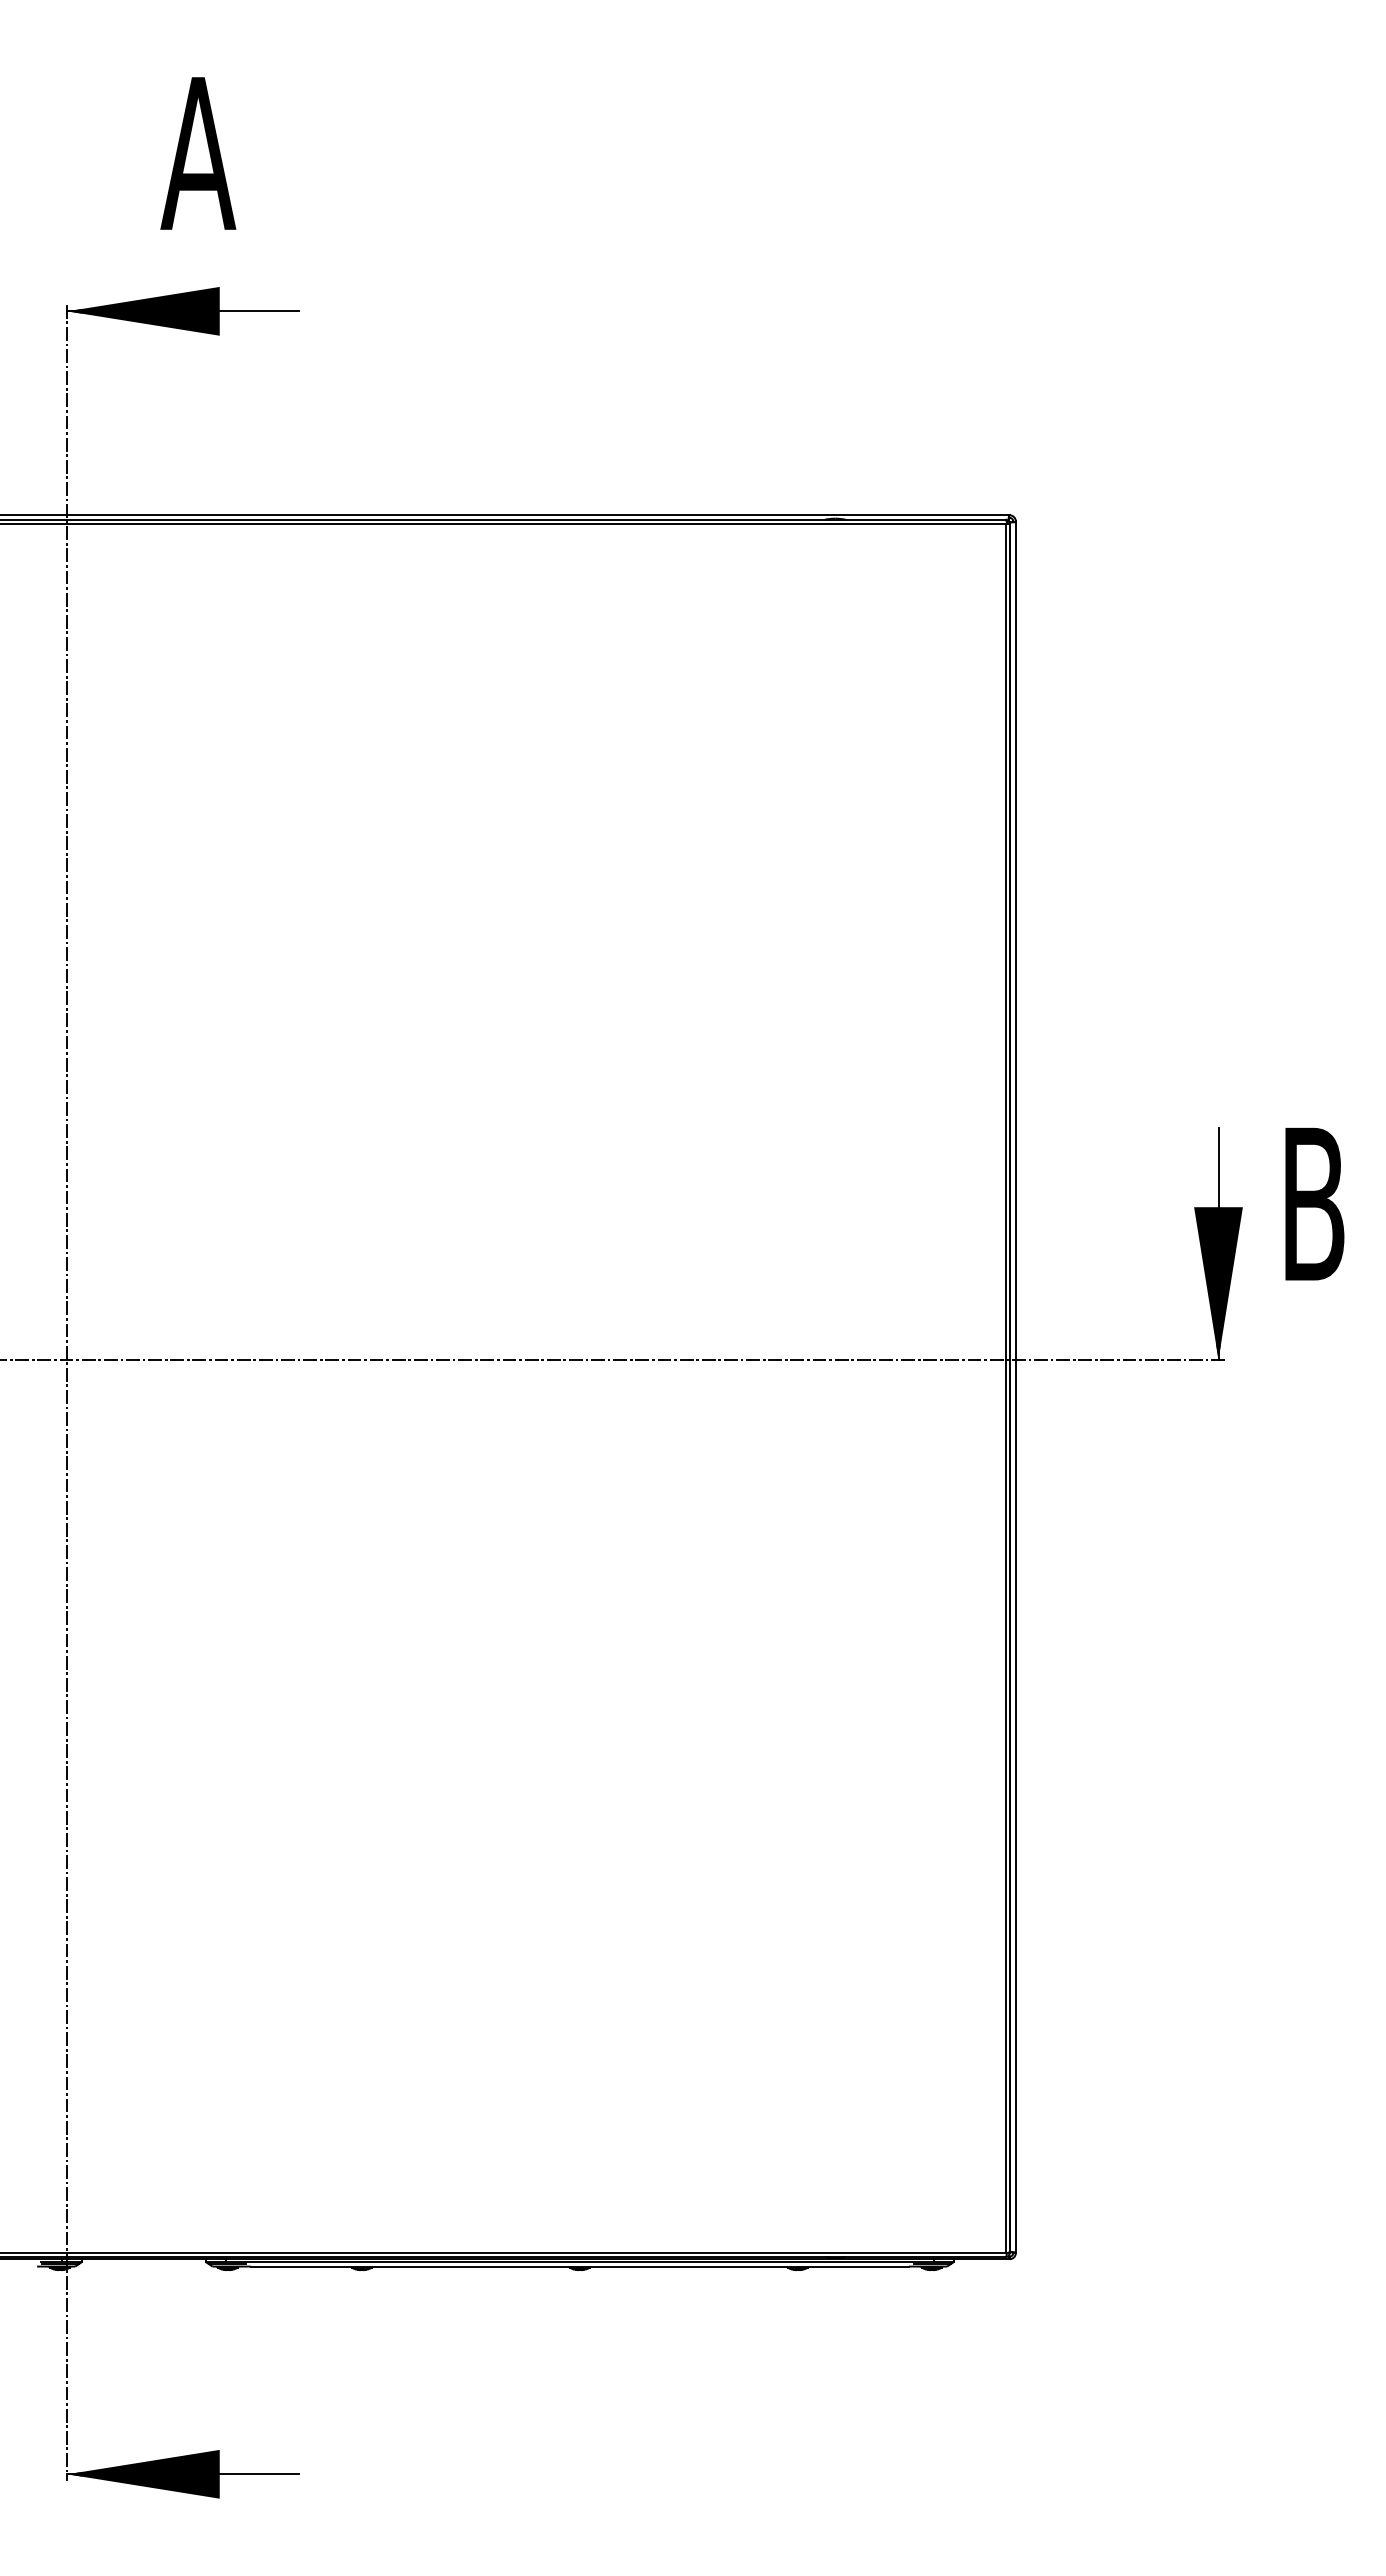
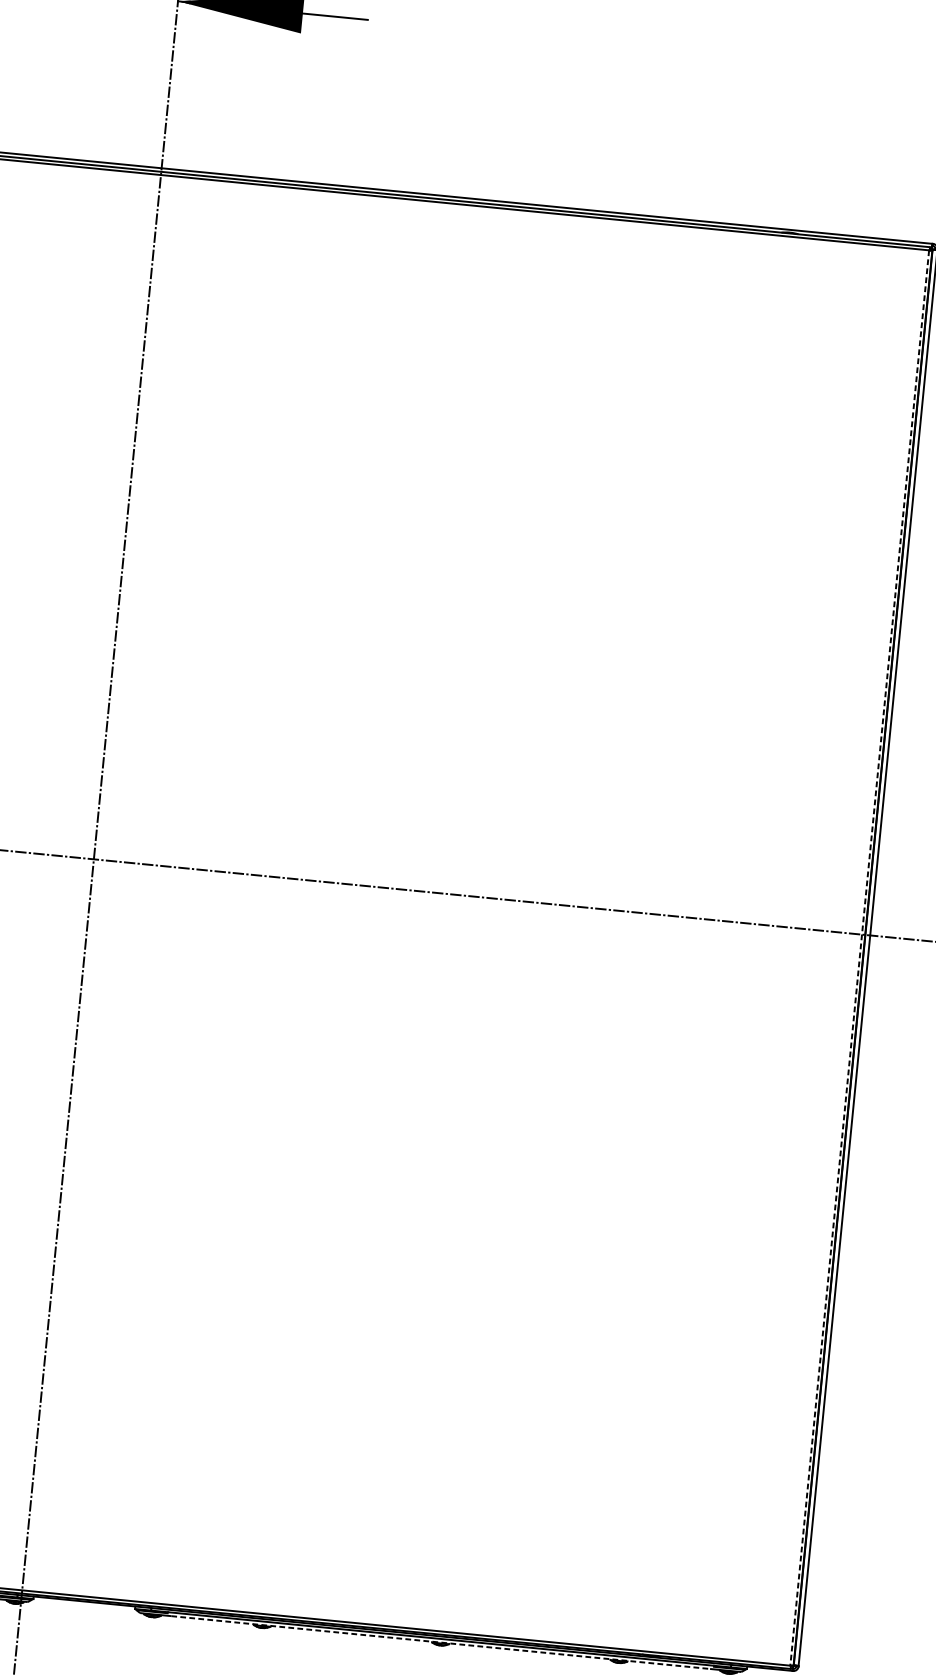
line: (1005, 1388) -> (859, 958), solid -> dashed
line: (580, 2266) -> (441, 1642), solid -> dashed

